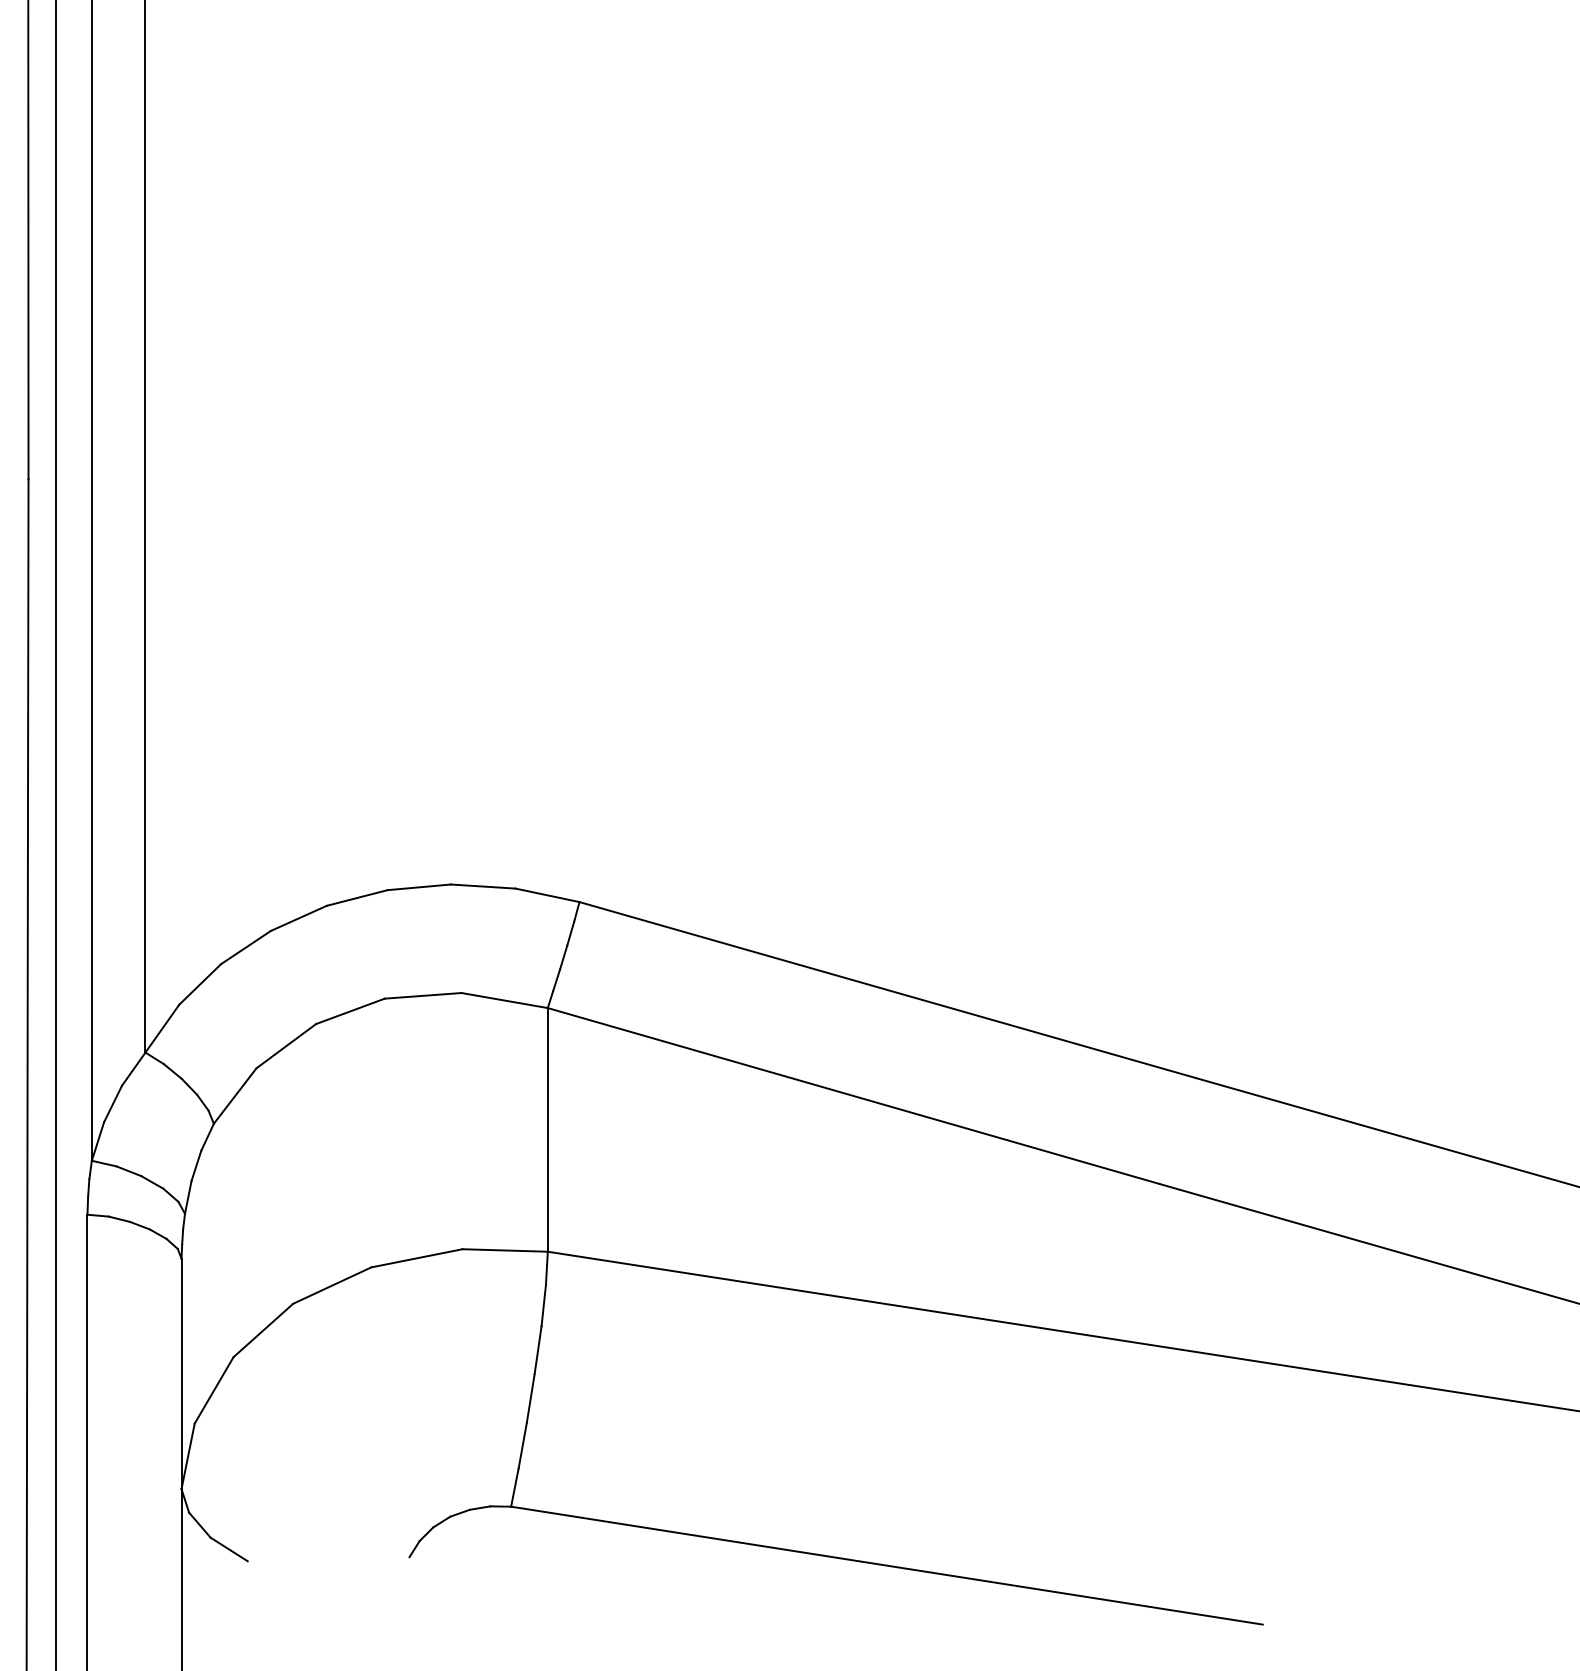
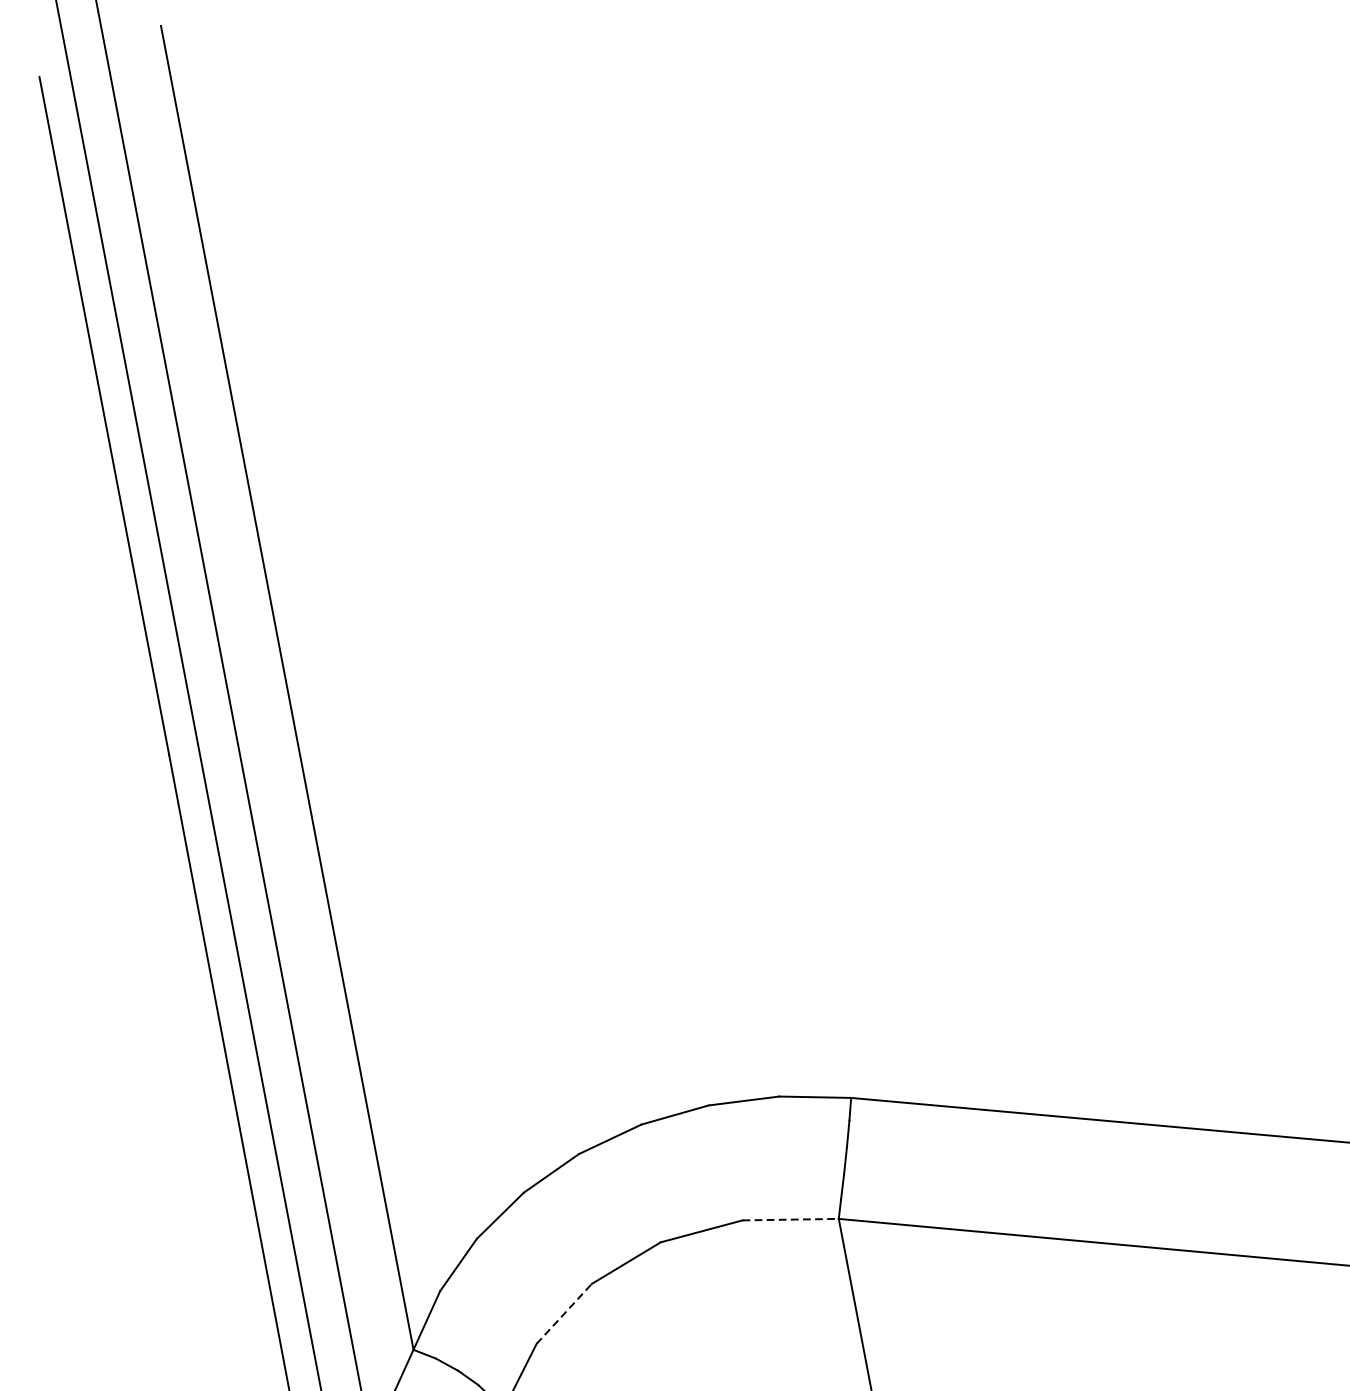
line: (504, 1000) -> (790, 1219), solid -> dashed
line: (286, 1045) -> (564, 1313), solid -> dashed

